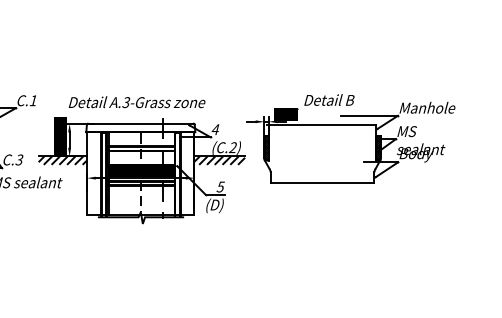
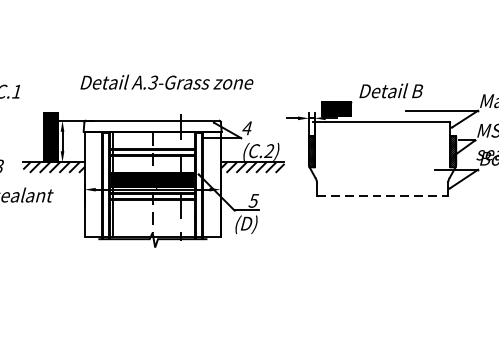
text: (136, 102) -> (166, 82), moved
line: (322, 183) -> (382, 196), solid -> dashed

